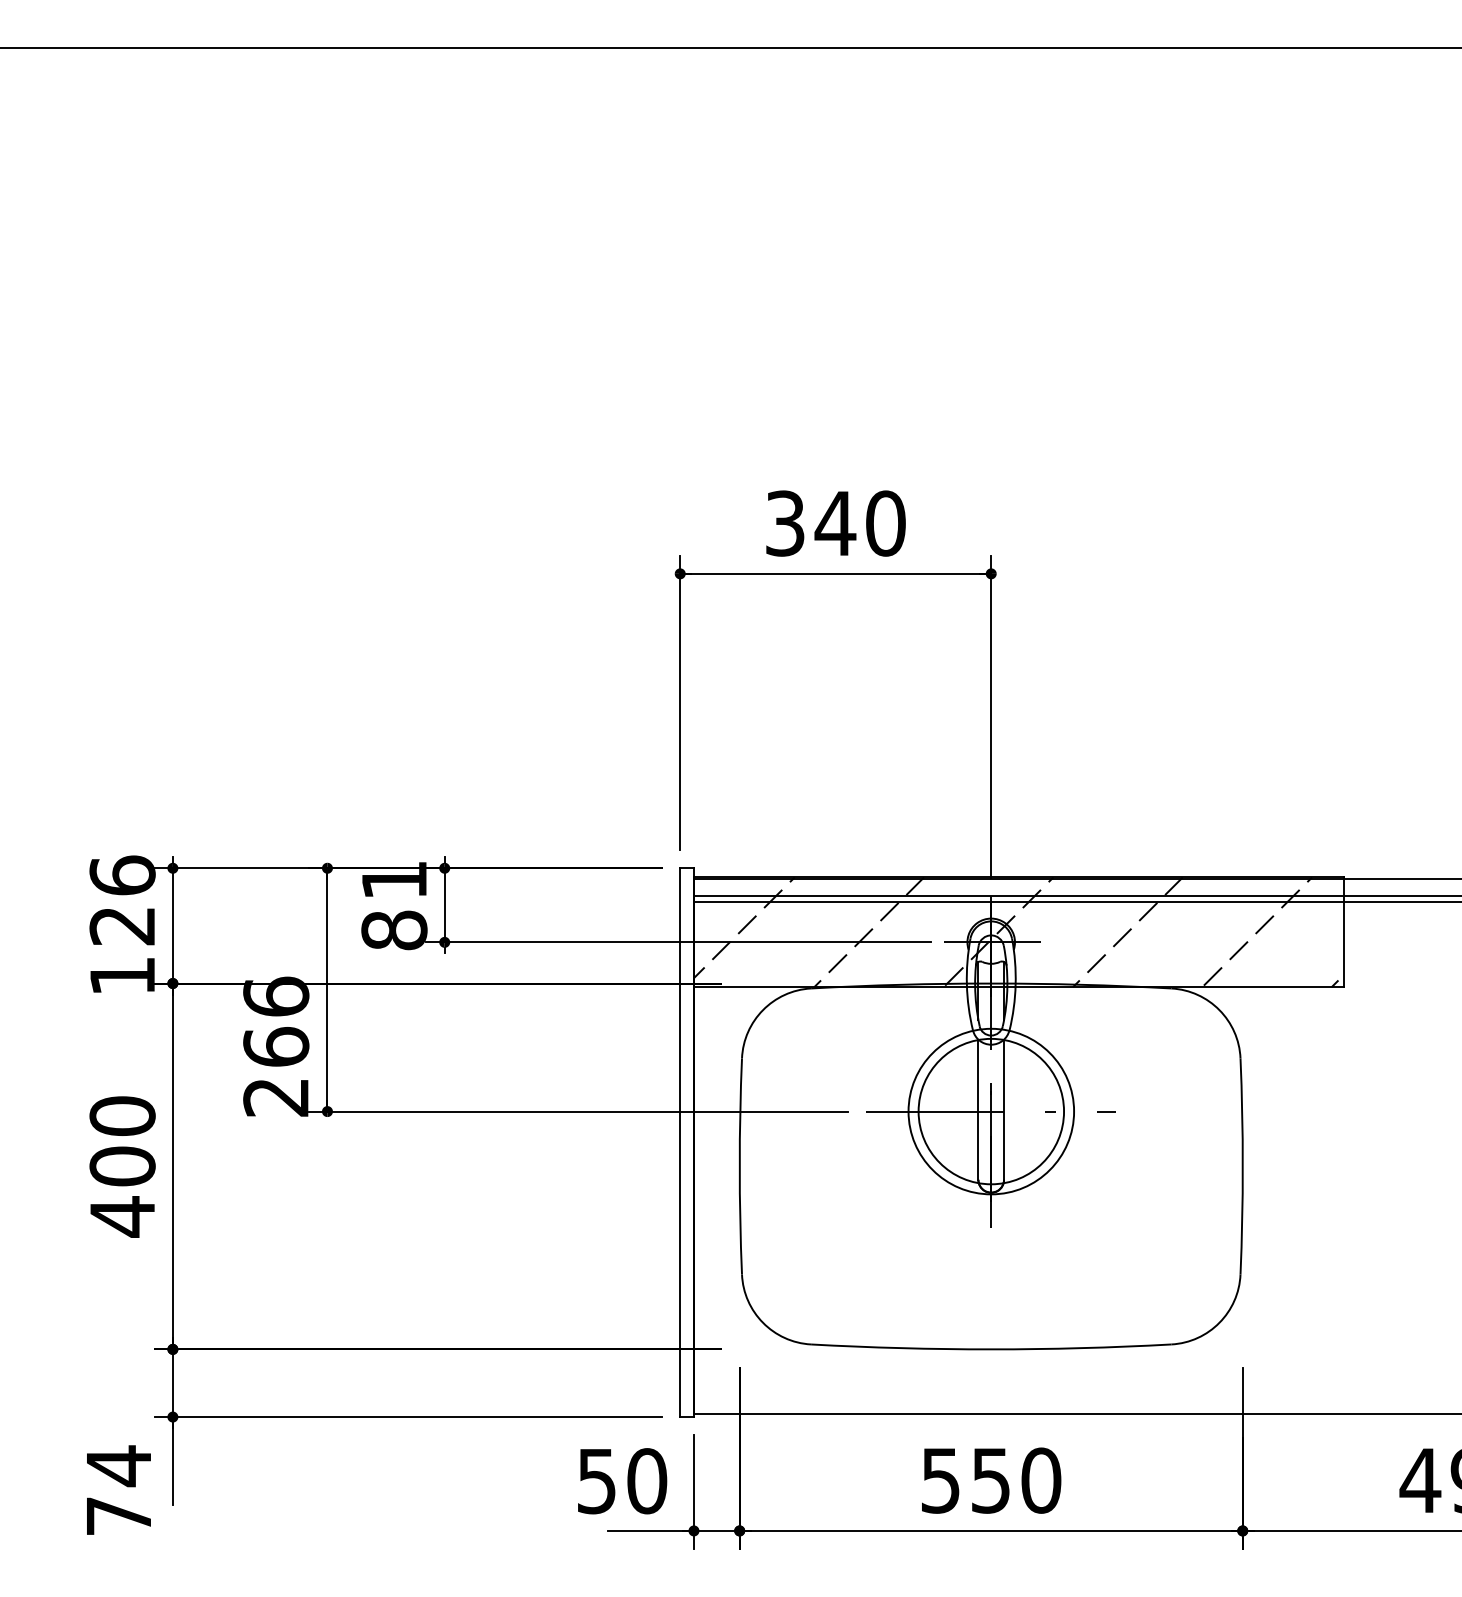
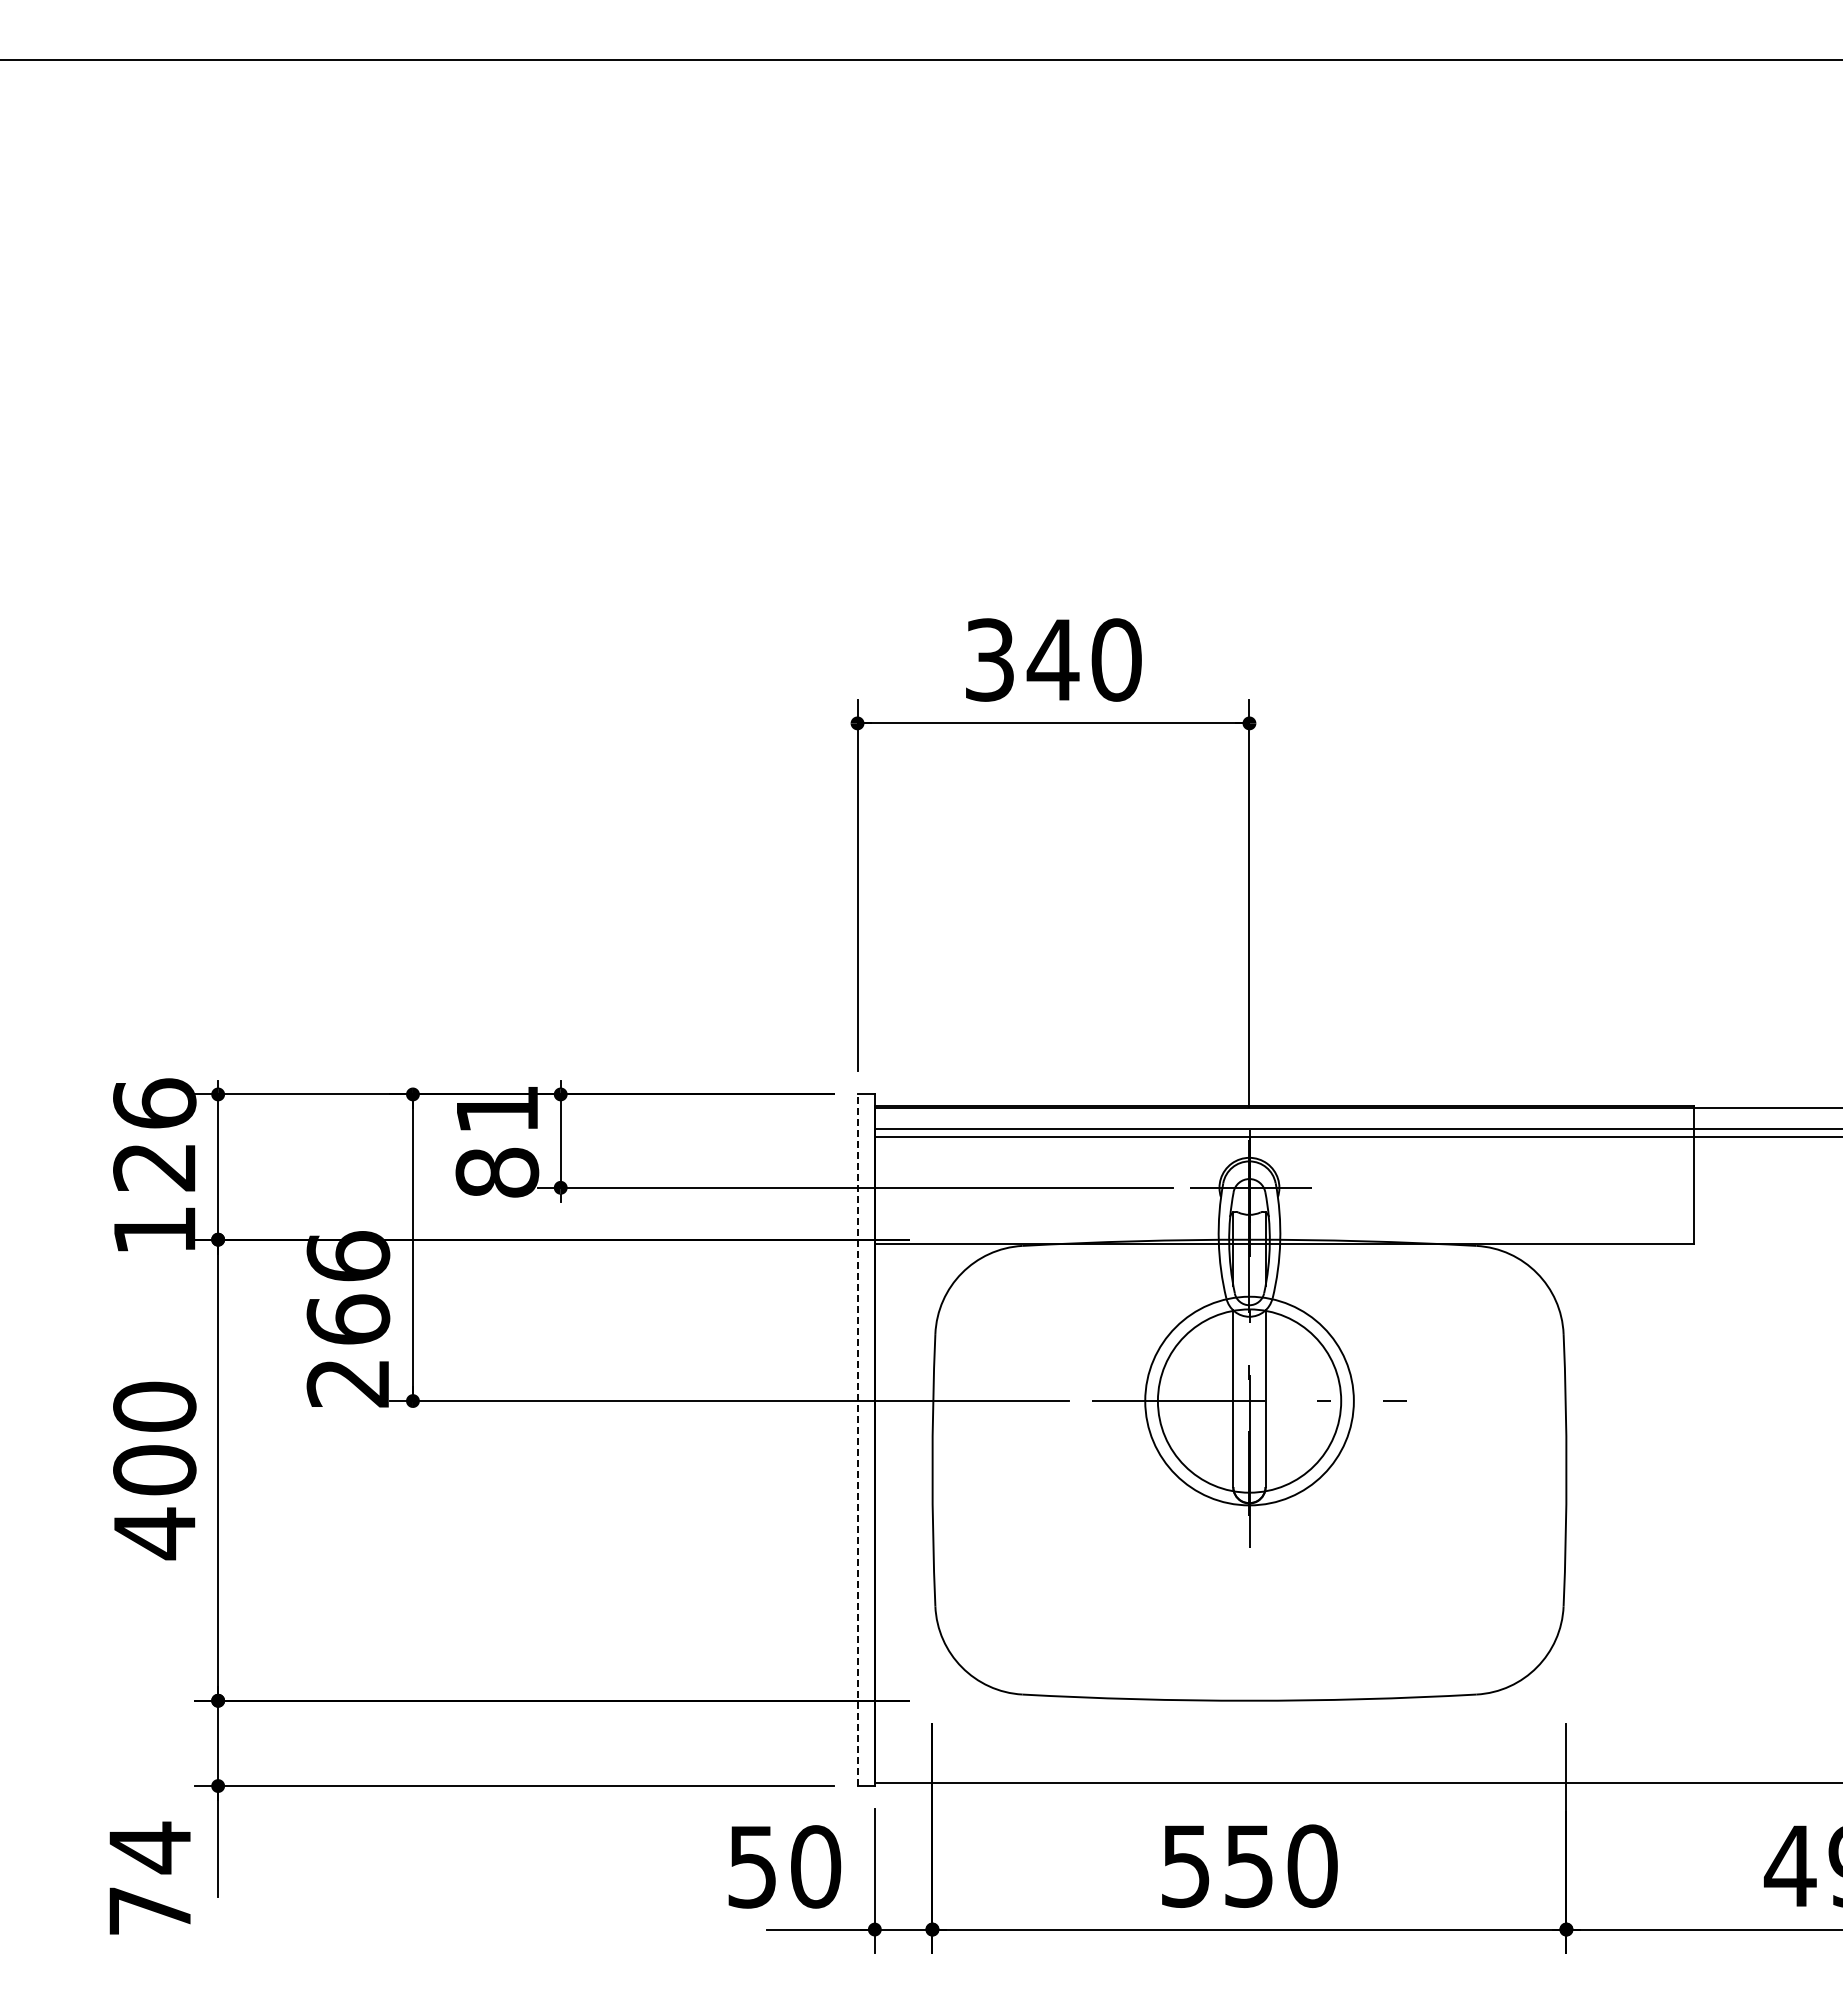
hatch: (1015, 931) -> (1280, 1174), removed
line: (680, 1142) -> (857, 1440), solid -> dashed

